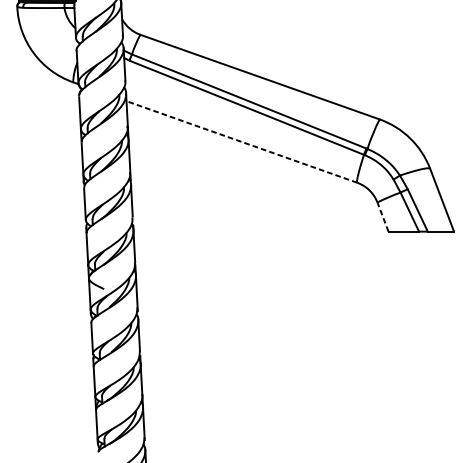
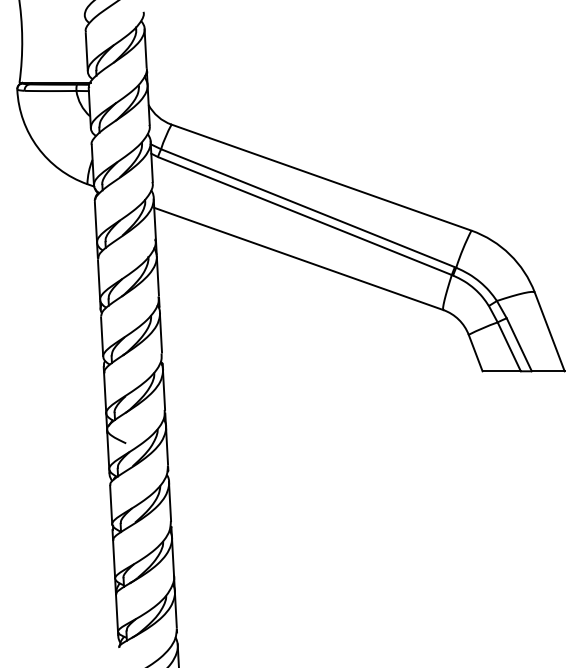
line: (241, 141) -> (298, 258), dashed -> solid
line: (382, 217) -> (475, 353), dashed -> solid

